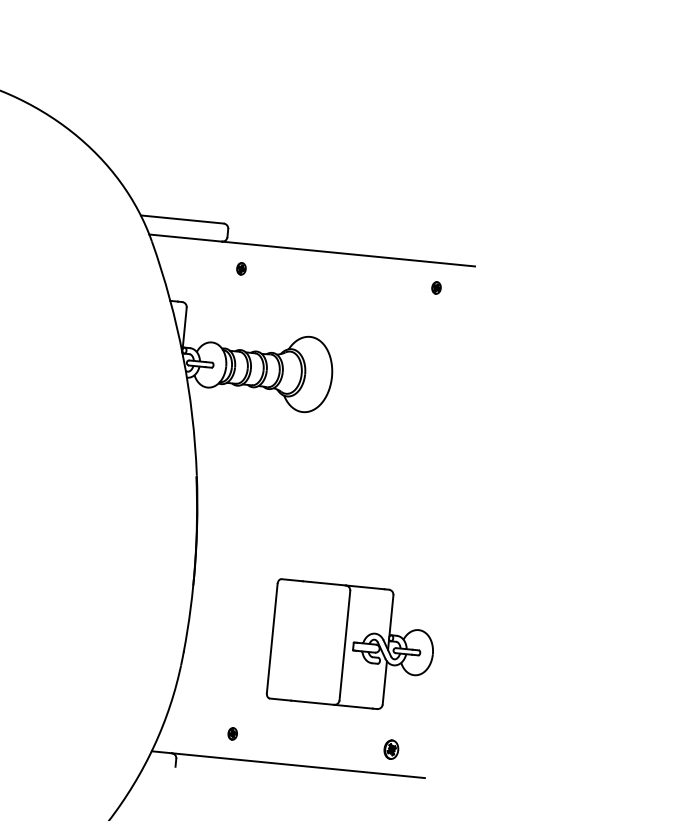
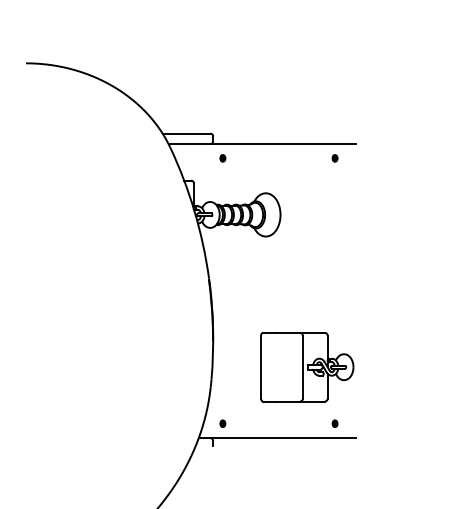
part: (232, 733) -> (222, 423), moved
part: (390, 748) -> (334, 423), size x0.62

